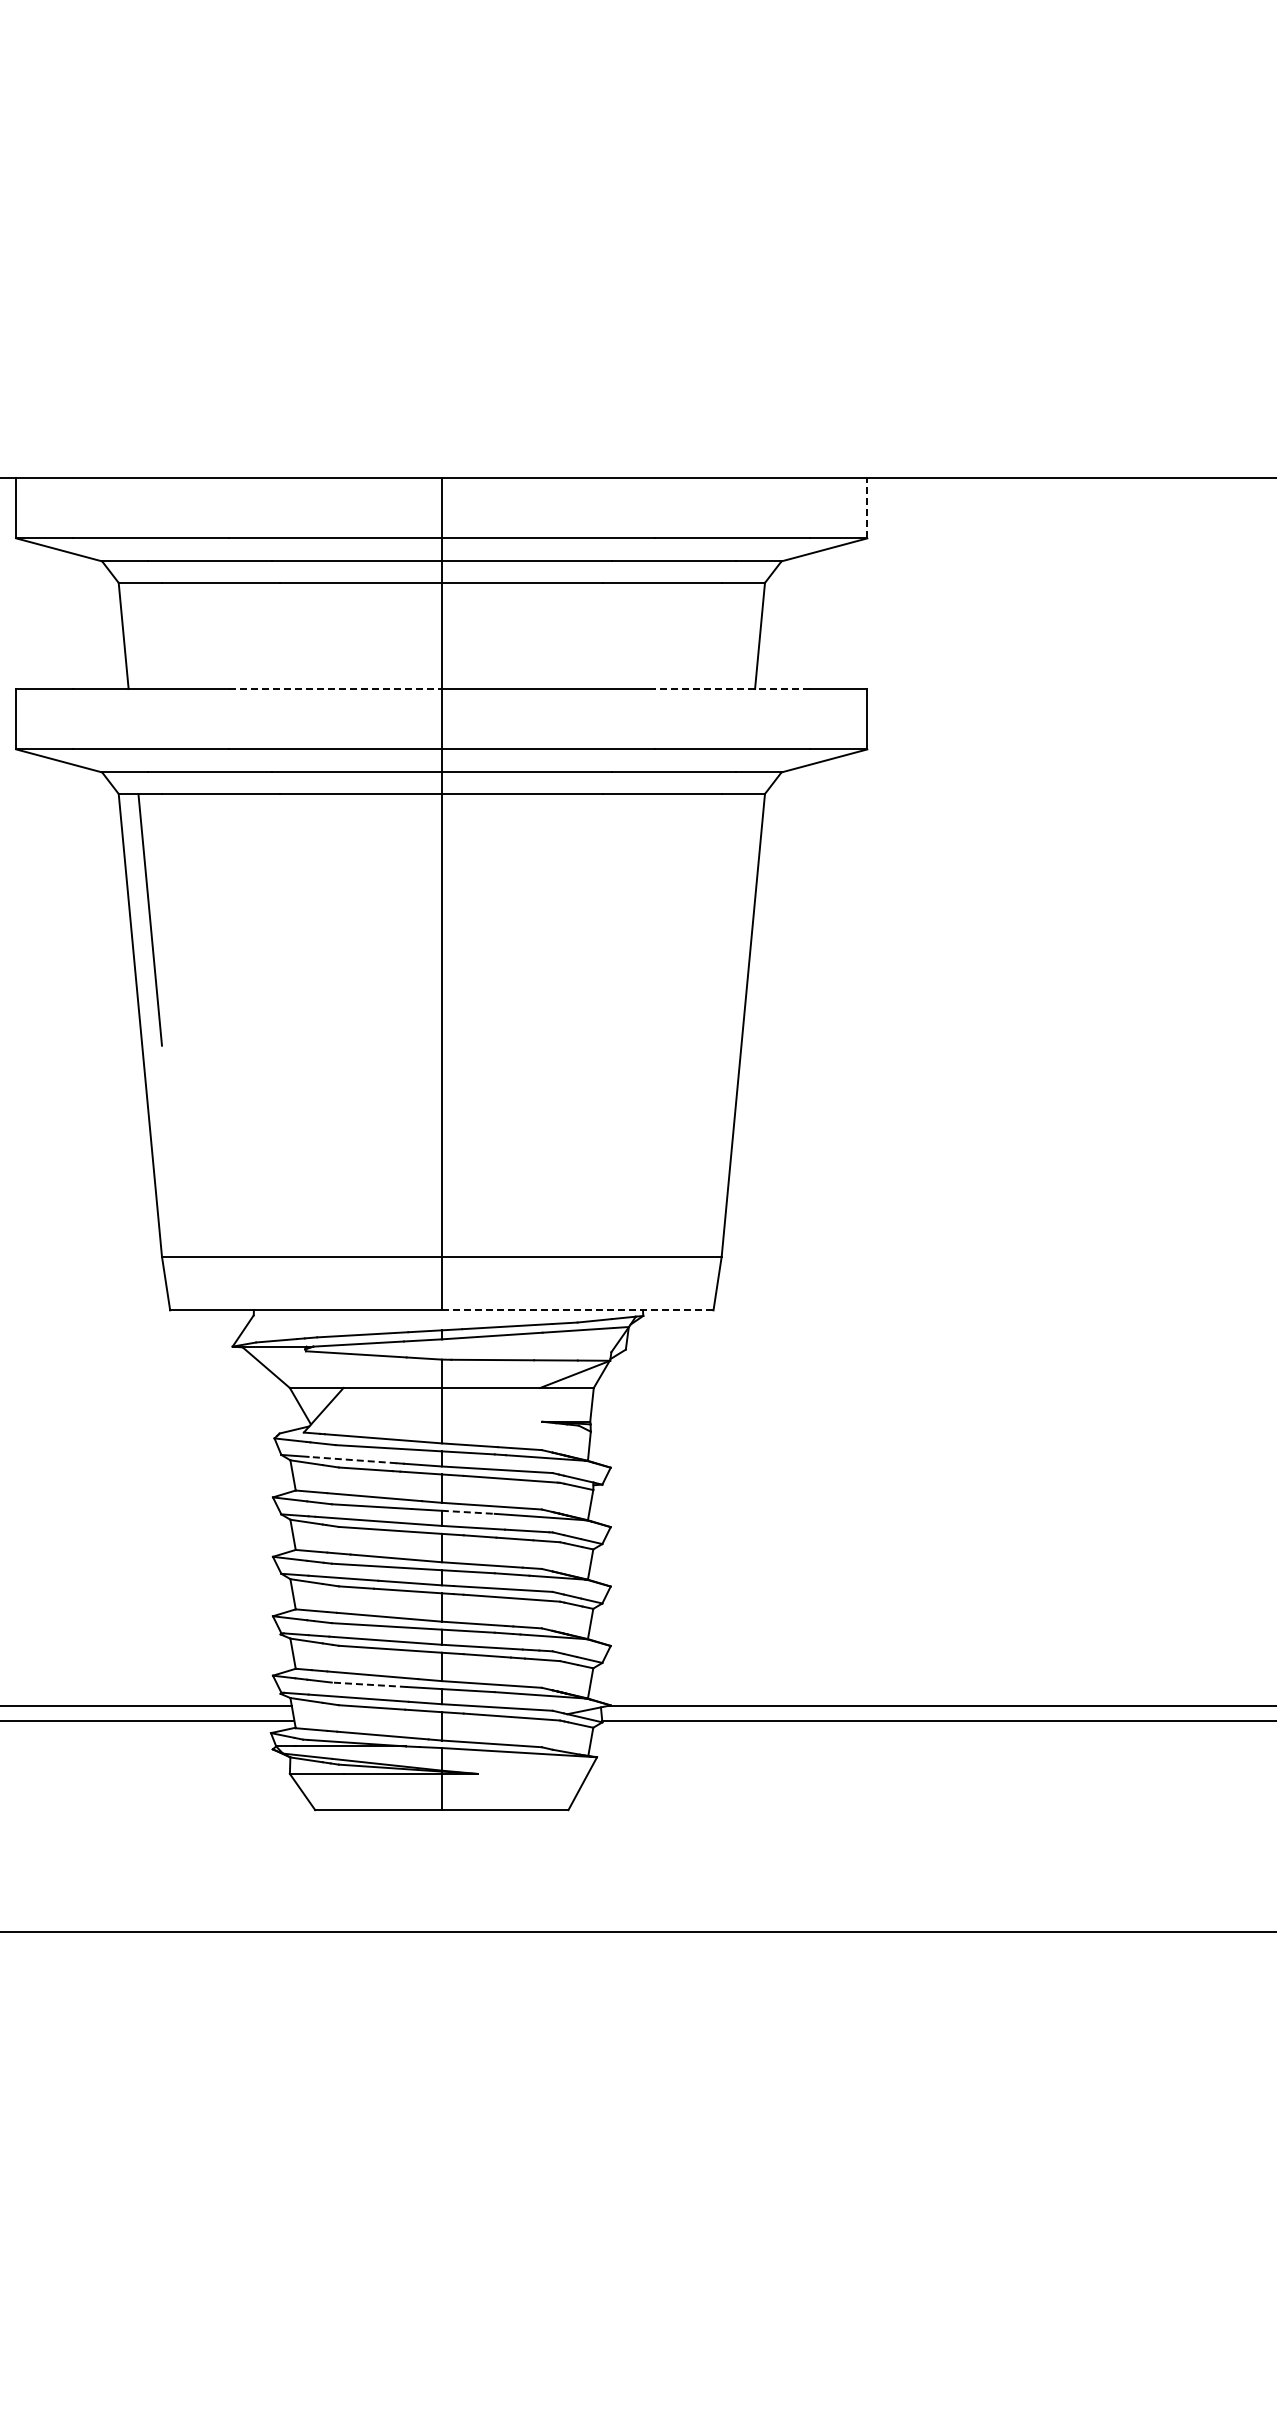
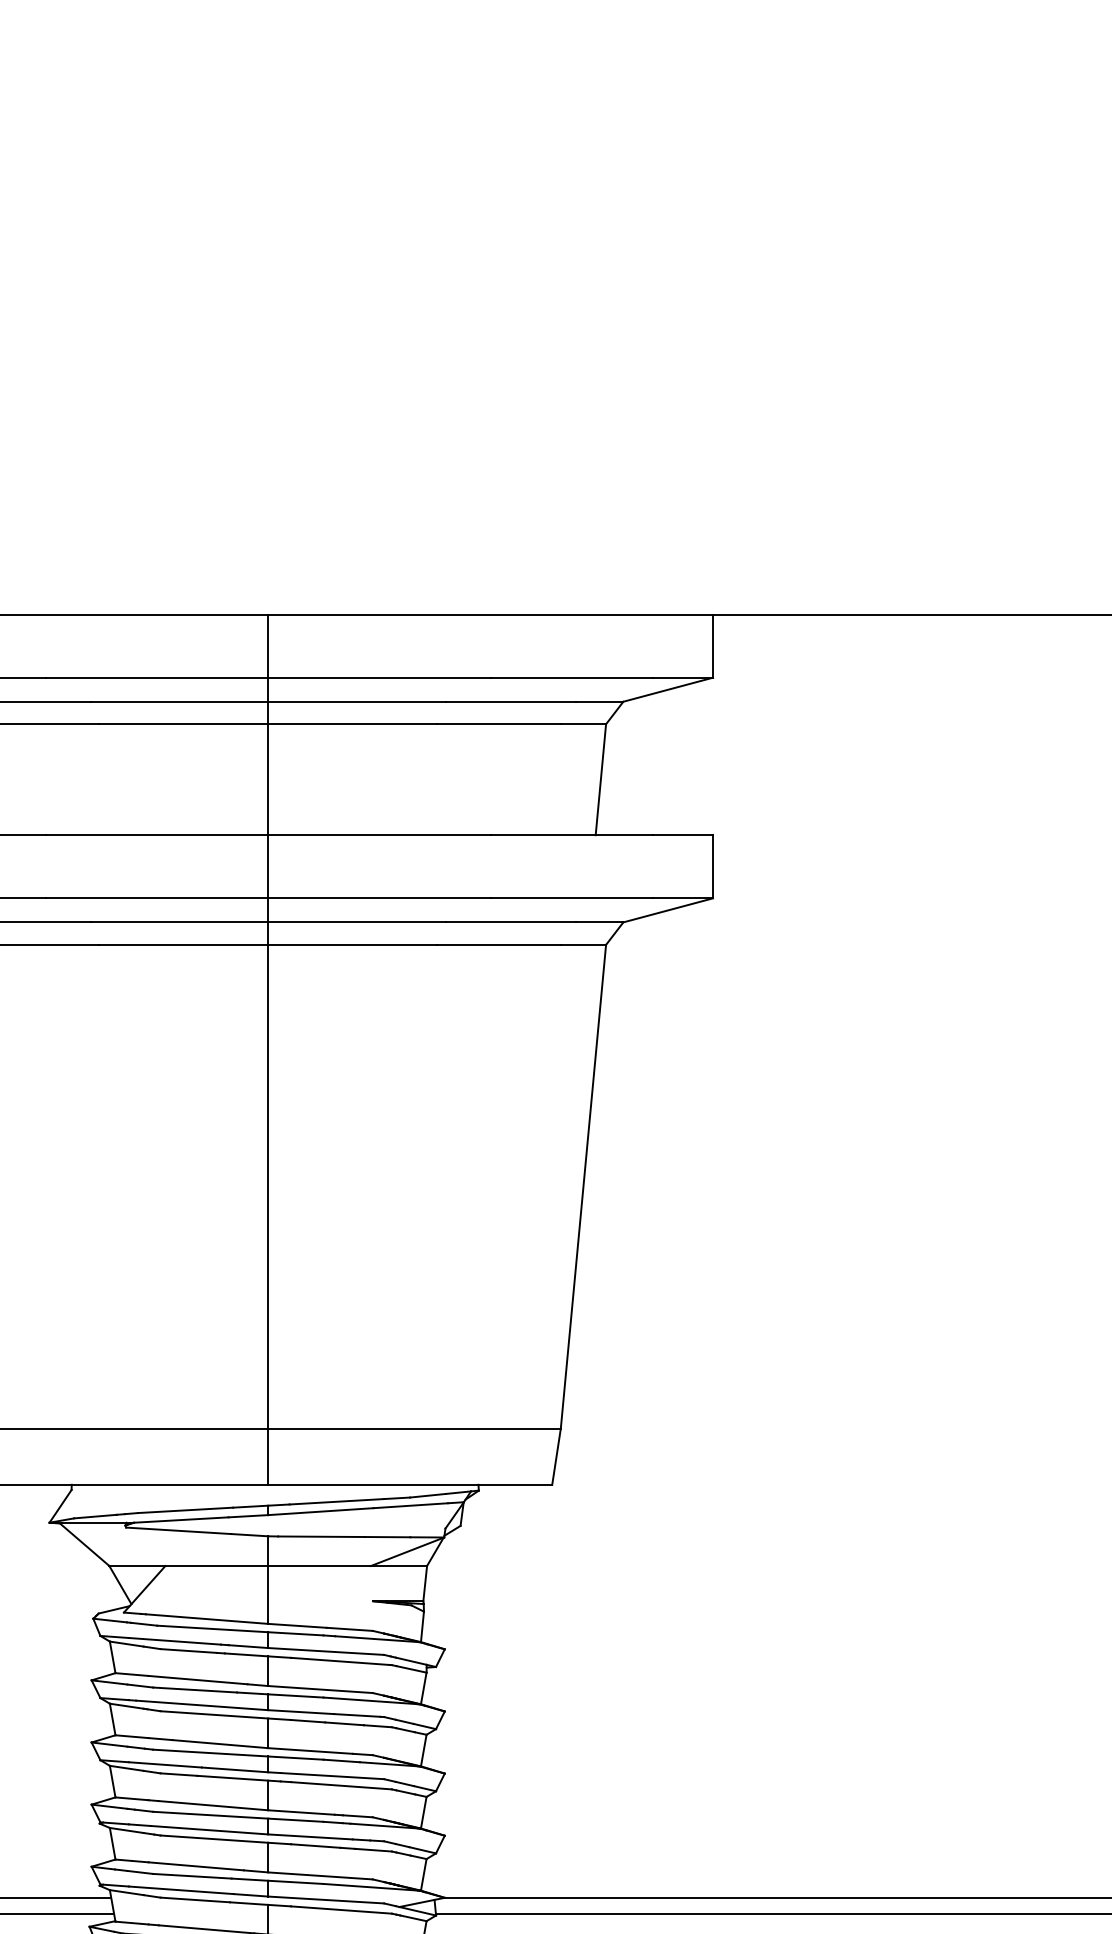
line: (867, 507) -> (713, 645), dashed -> solid
line: (335, 689) -> (157, 835), dashed -> solid
line: (732, 689) -> (572, 835), dashed -> solid
line: (577, 1310) -> (410, 1484), dashed -> solid
line: (352, 1460) -> (174, 1641), dashed -> solid
line: (468, 1512) -> (296, 1696), dashed -> solid
line: (369, 1684) -> (192, 1875), dashed -> solid

